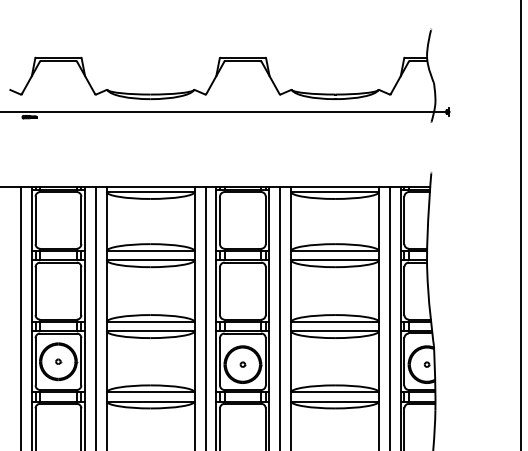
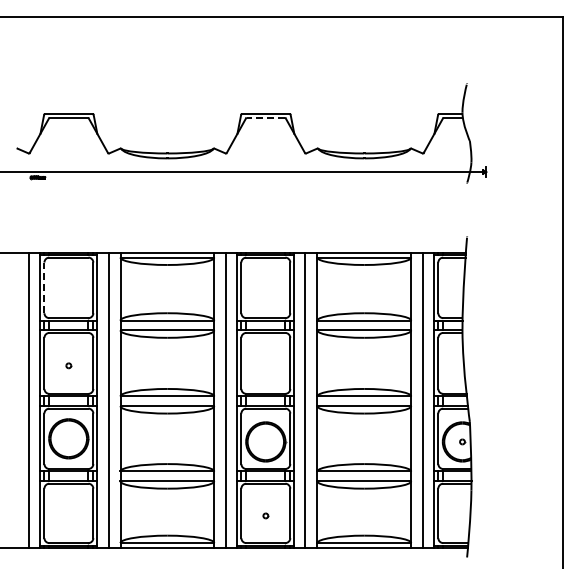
line: (242, 61) -> (265, 118), solid -> dashed
line: (35, 220) -> (44, 287), solid -> dashed
part: (58, 361) -> (68, 365), moved
part: (242, 364) -> (265, 515), moved

